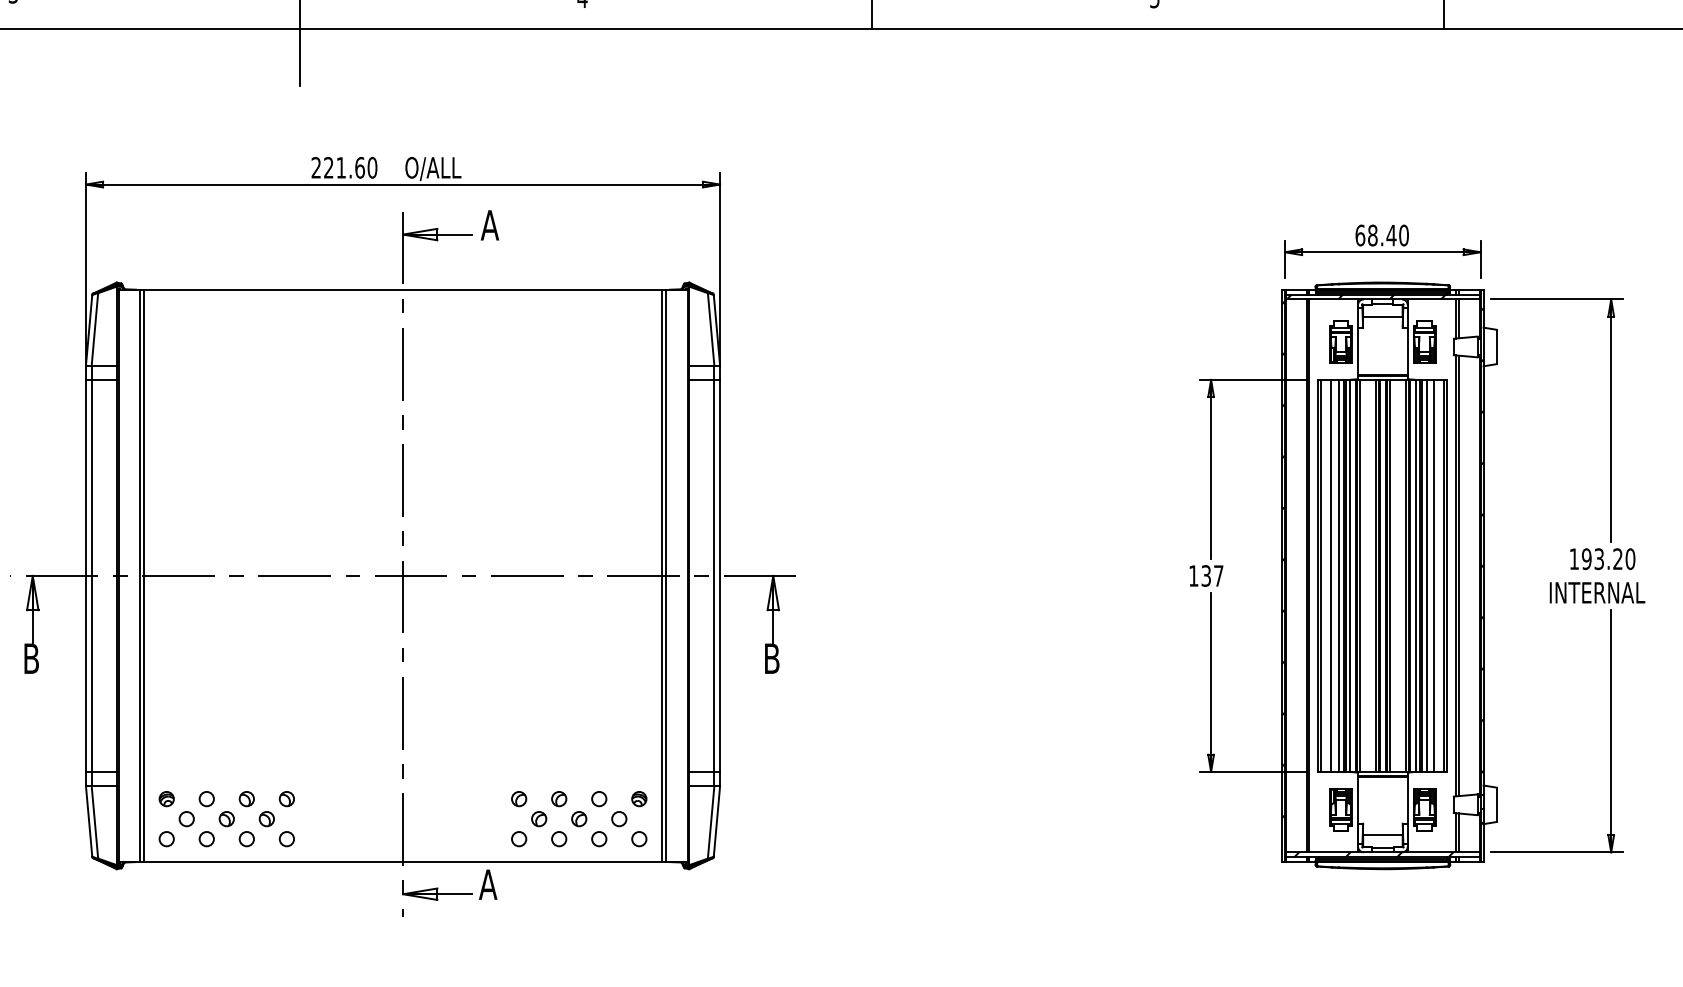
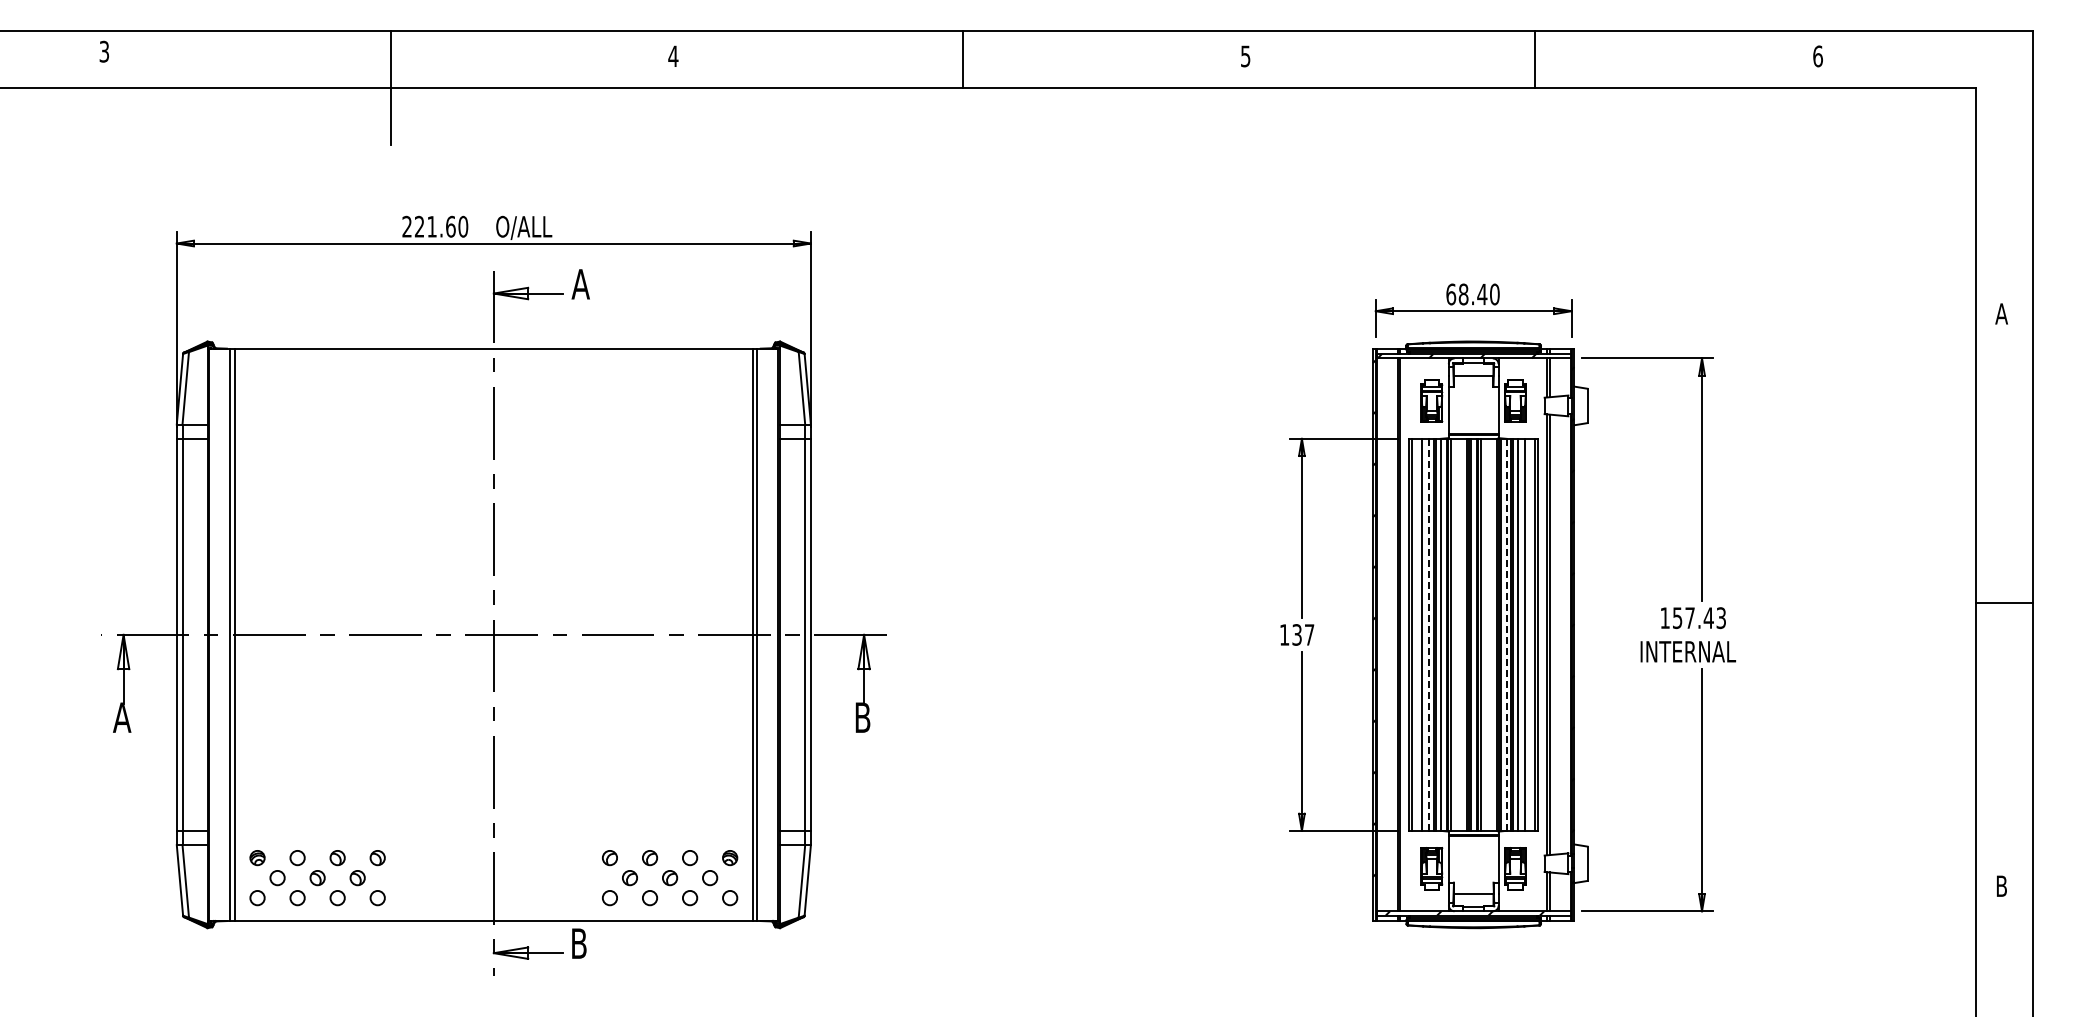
text: (1608, 559) -> (1699, 618), 193.20 -> 157.43
line: (1338, 576) -> (1429, 635), solid -> dashed
line: (1415, 576) -> (1506, 635), solid -> dashed
text: (31, 658) -> (122, 717), B -> A
text: (487, 884) -> (578, 943), A -> B

